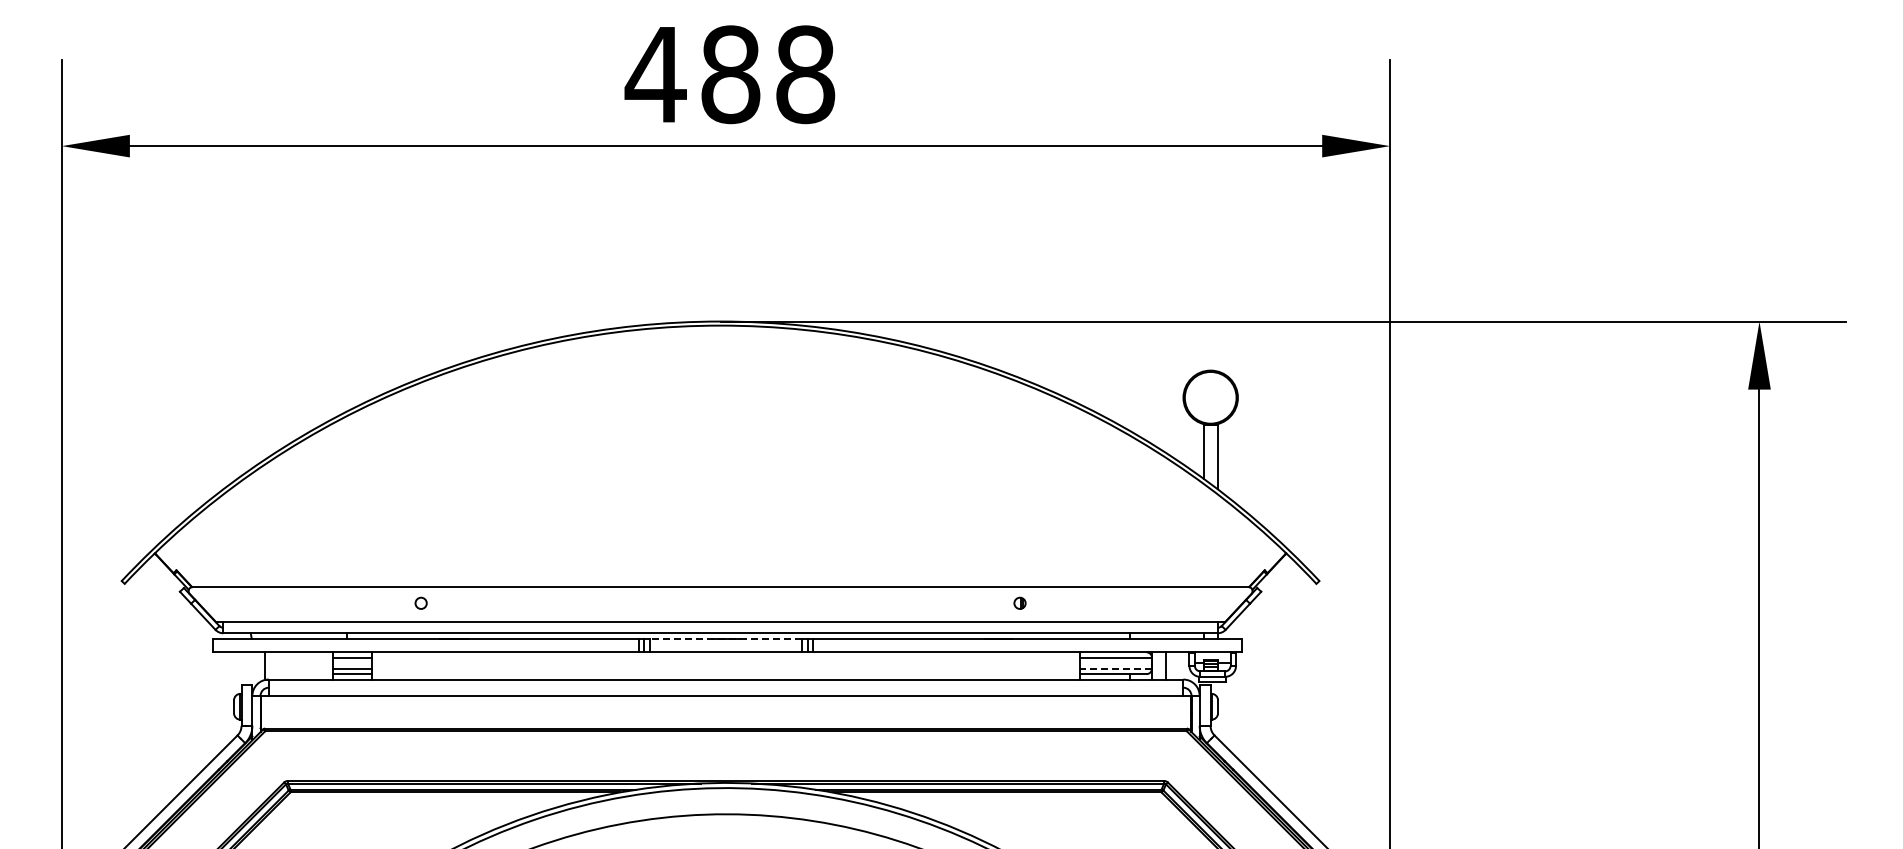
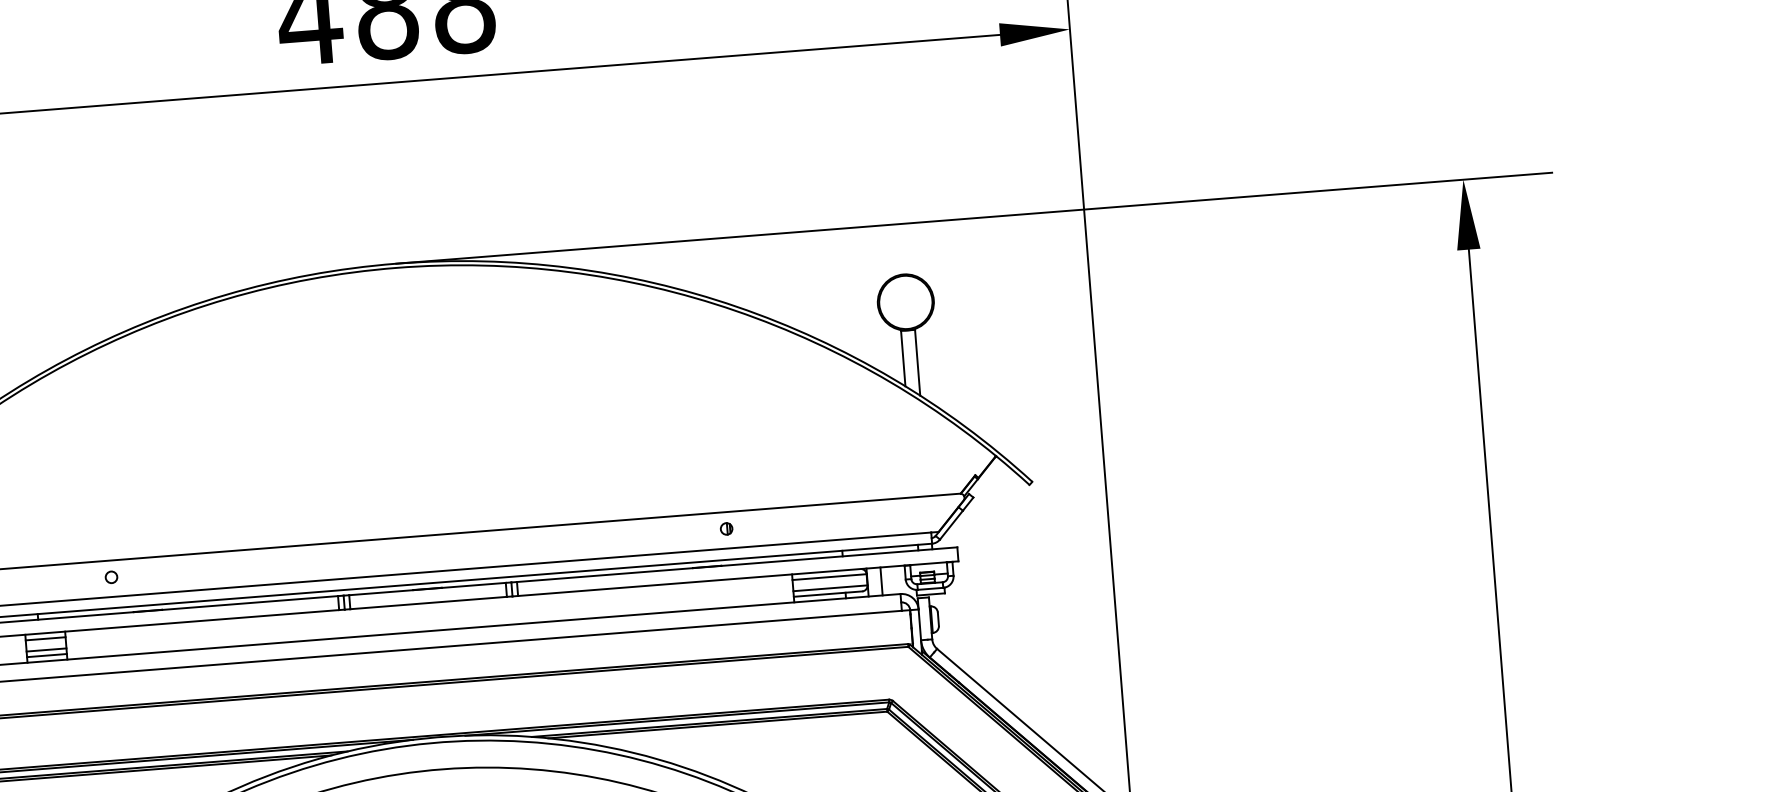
line: (725, 638) -> (426, 588), dashed -> solid
line: (1115, 668) -> (829, 588), dashed -> solid

